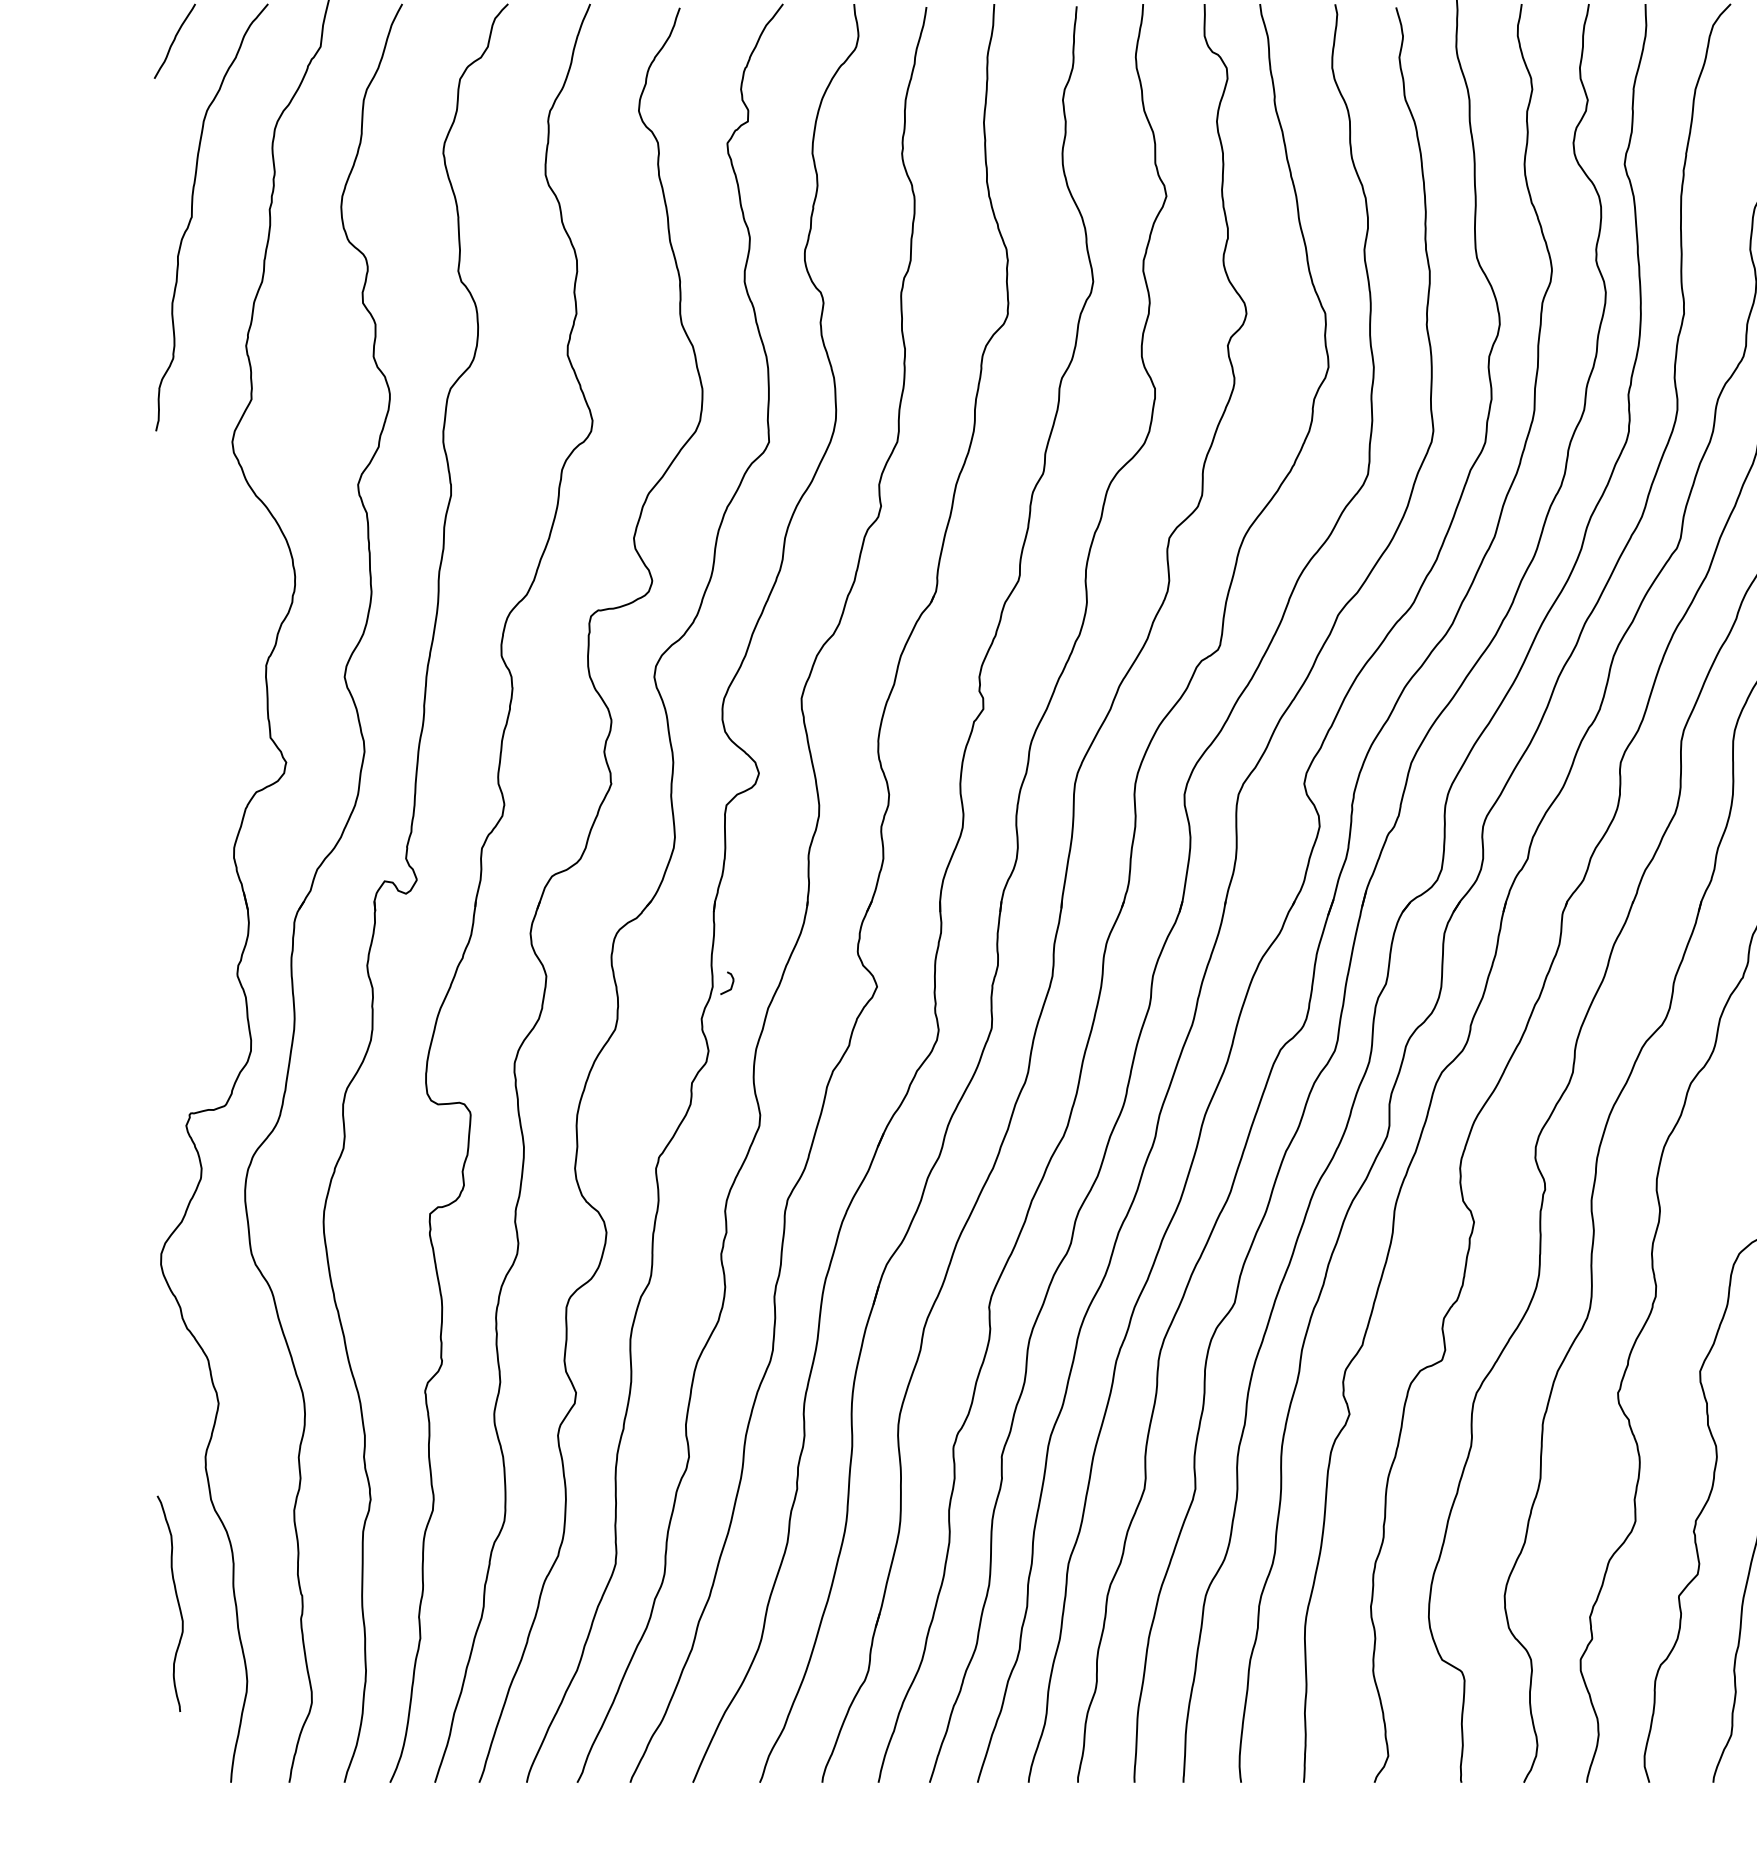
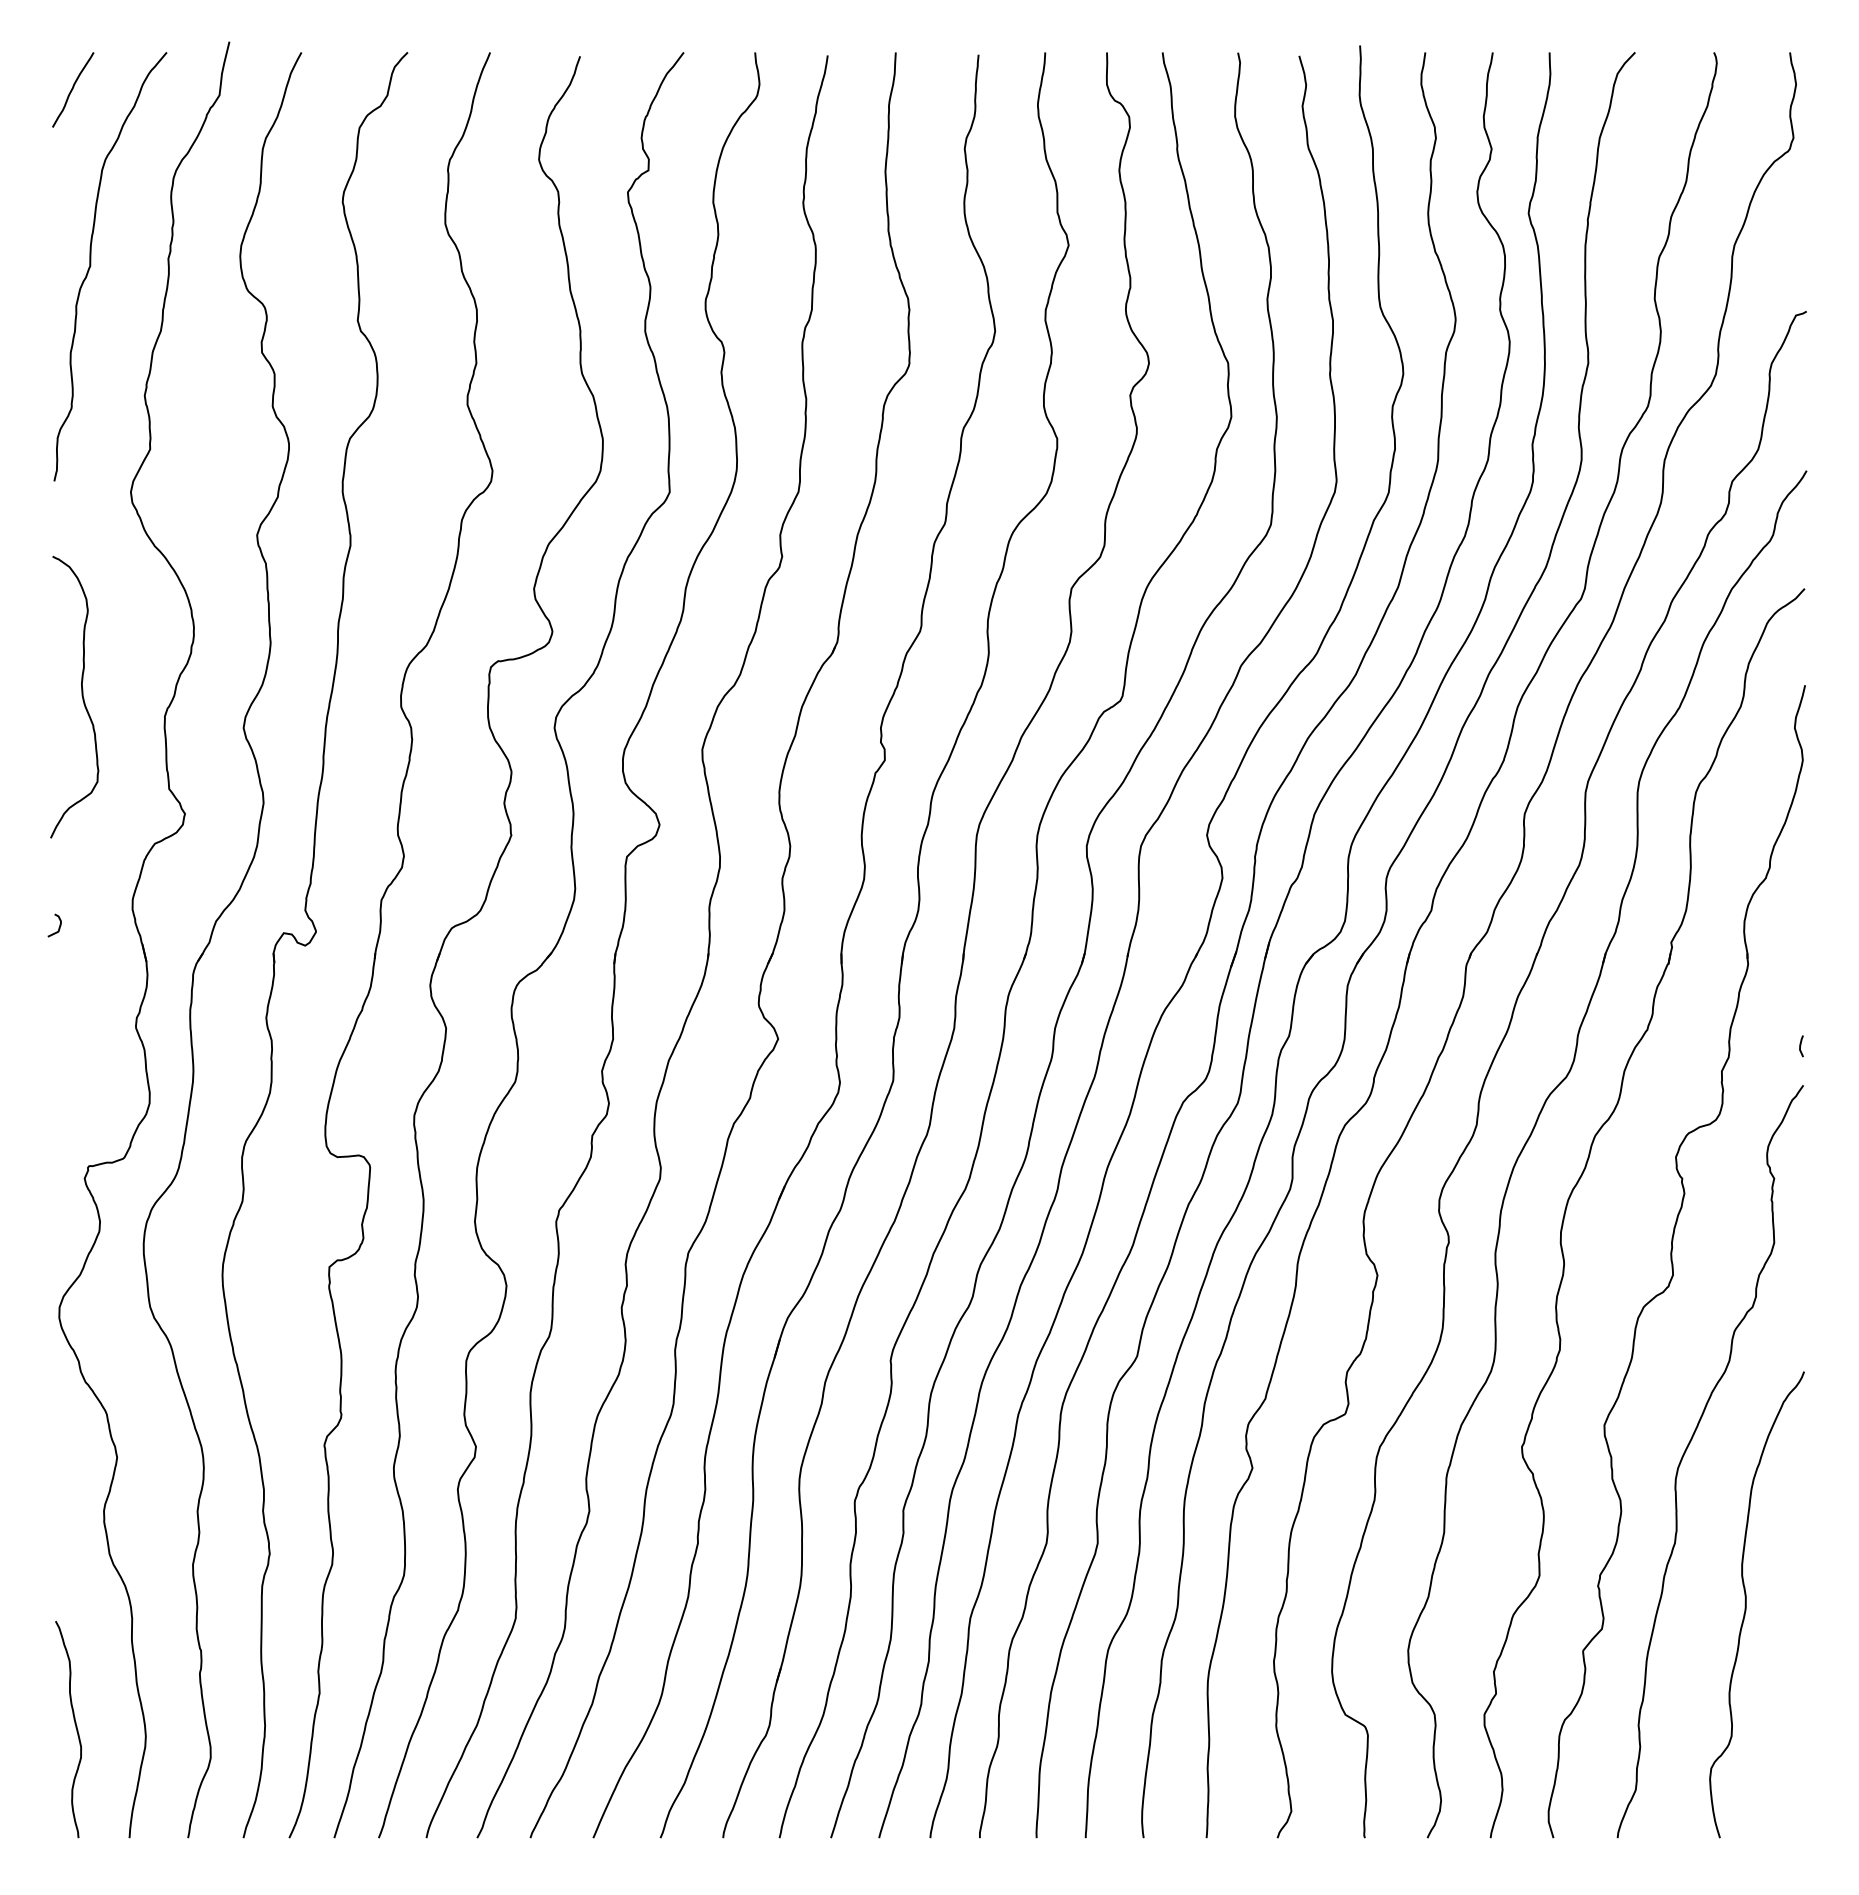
curve: (183, 645) -> (81, 696), added
curve: (731, 985) -> (58, 927), moved
curve: (177, 1601) -> (75, 1727), moved

